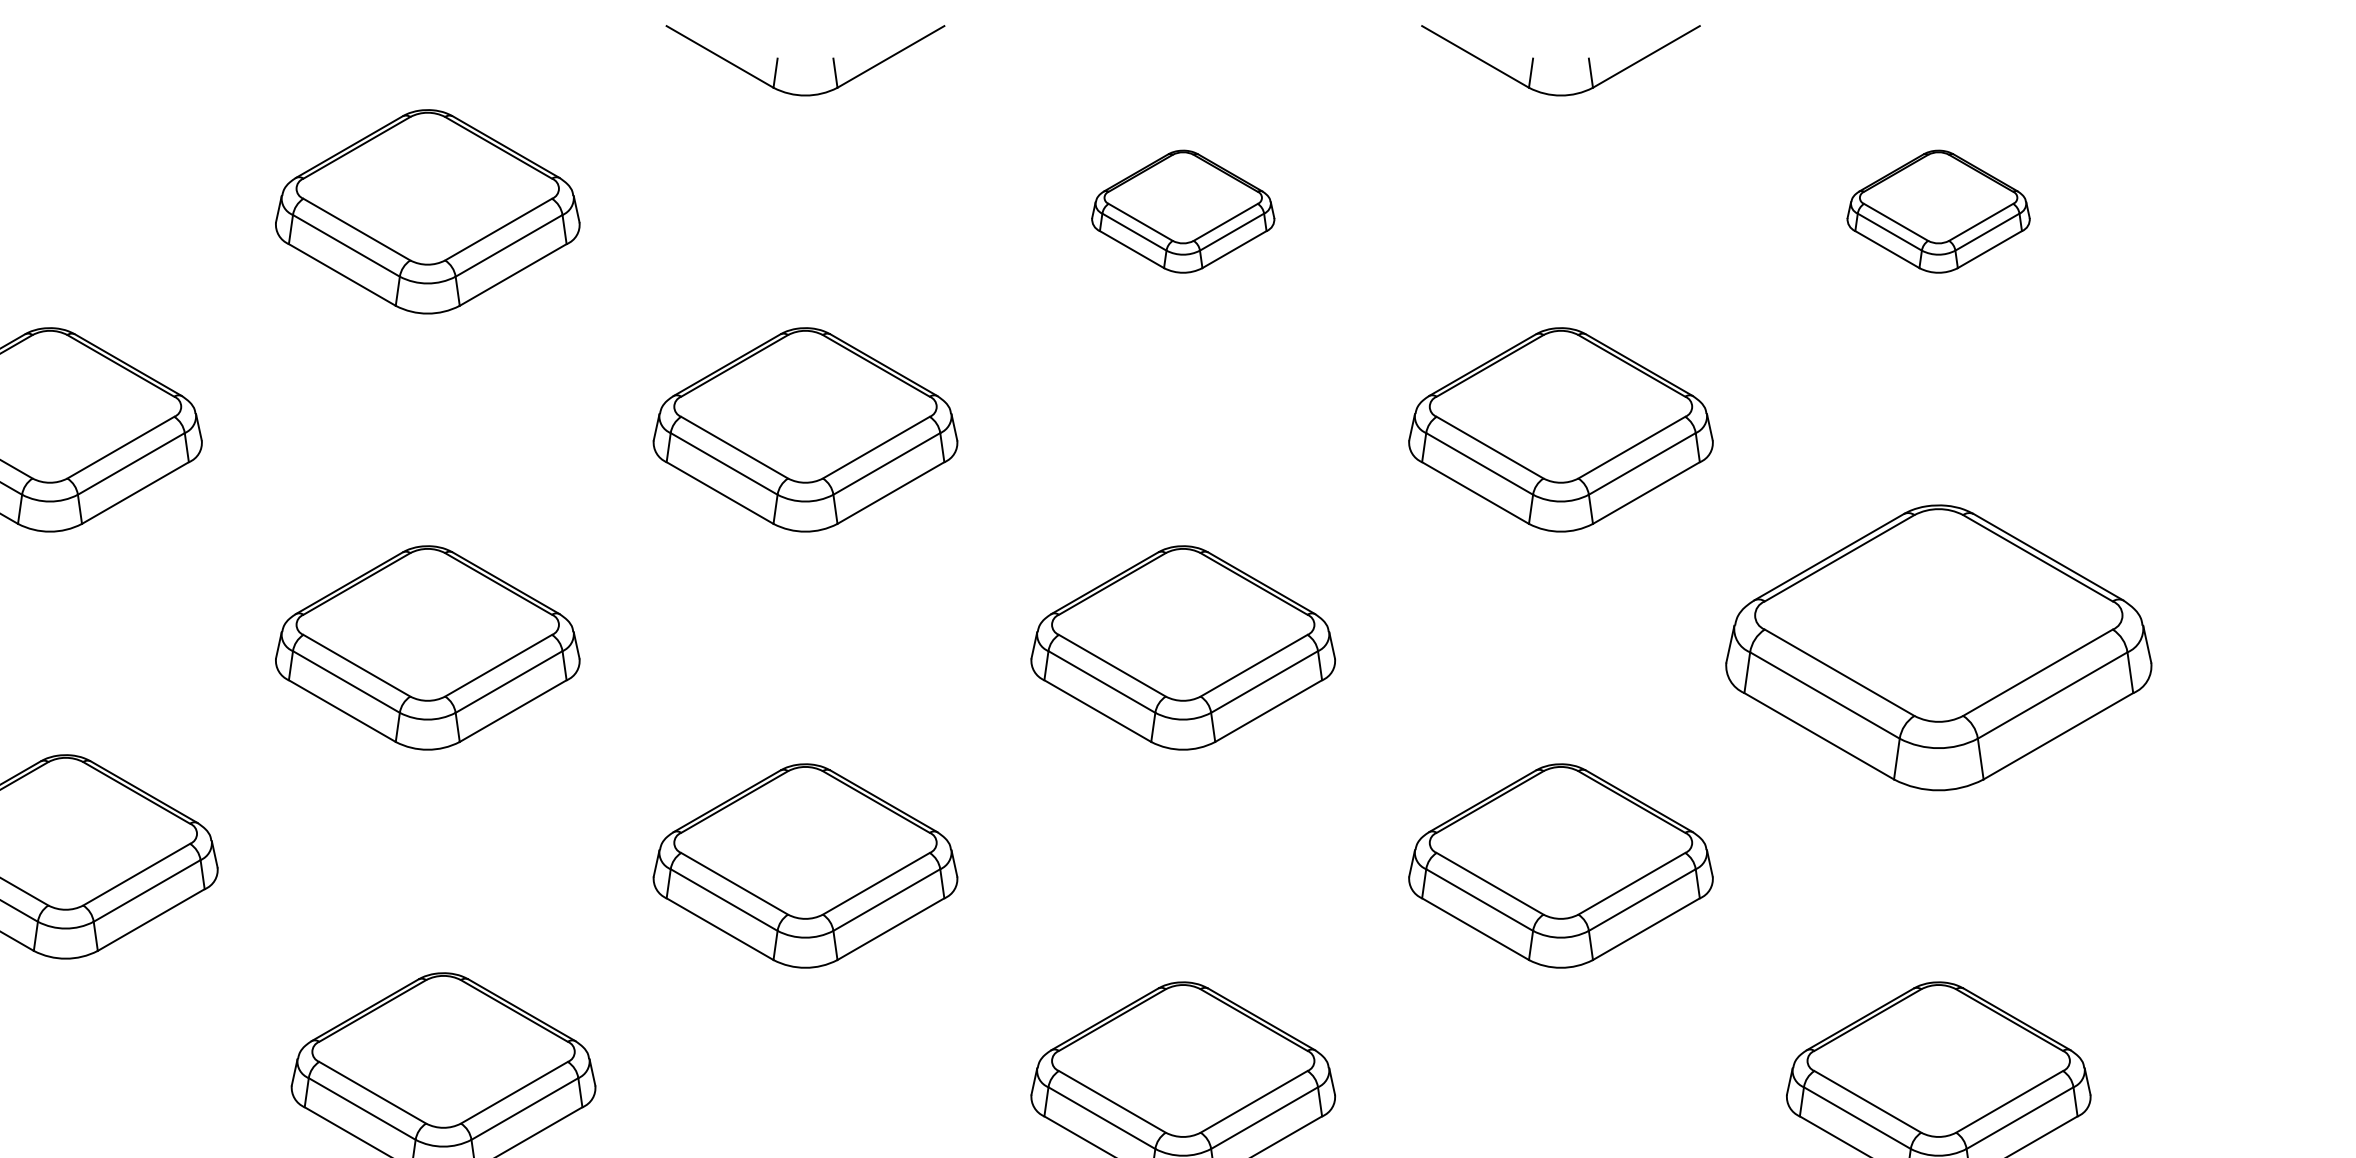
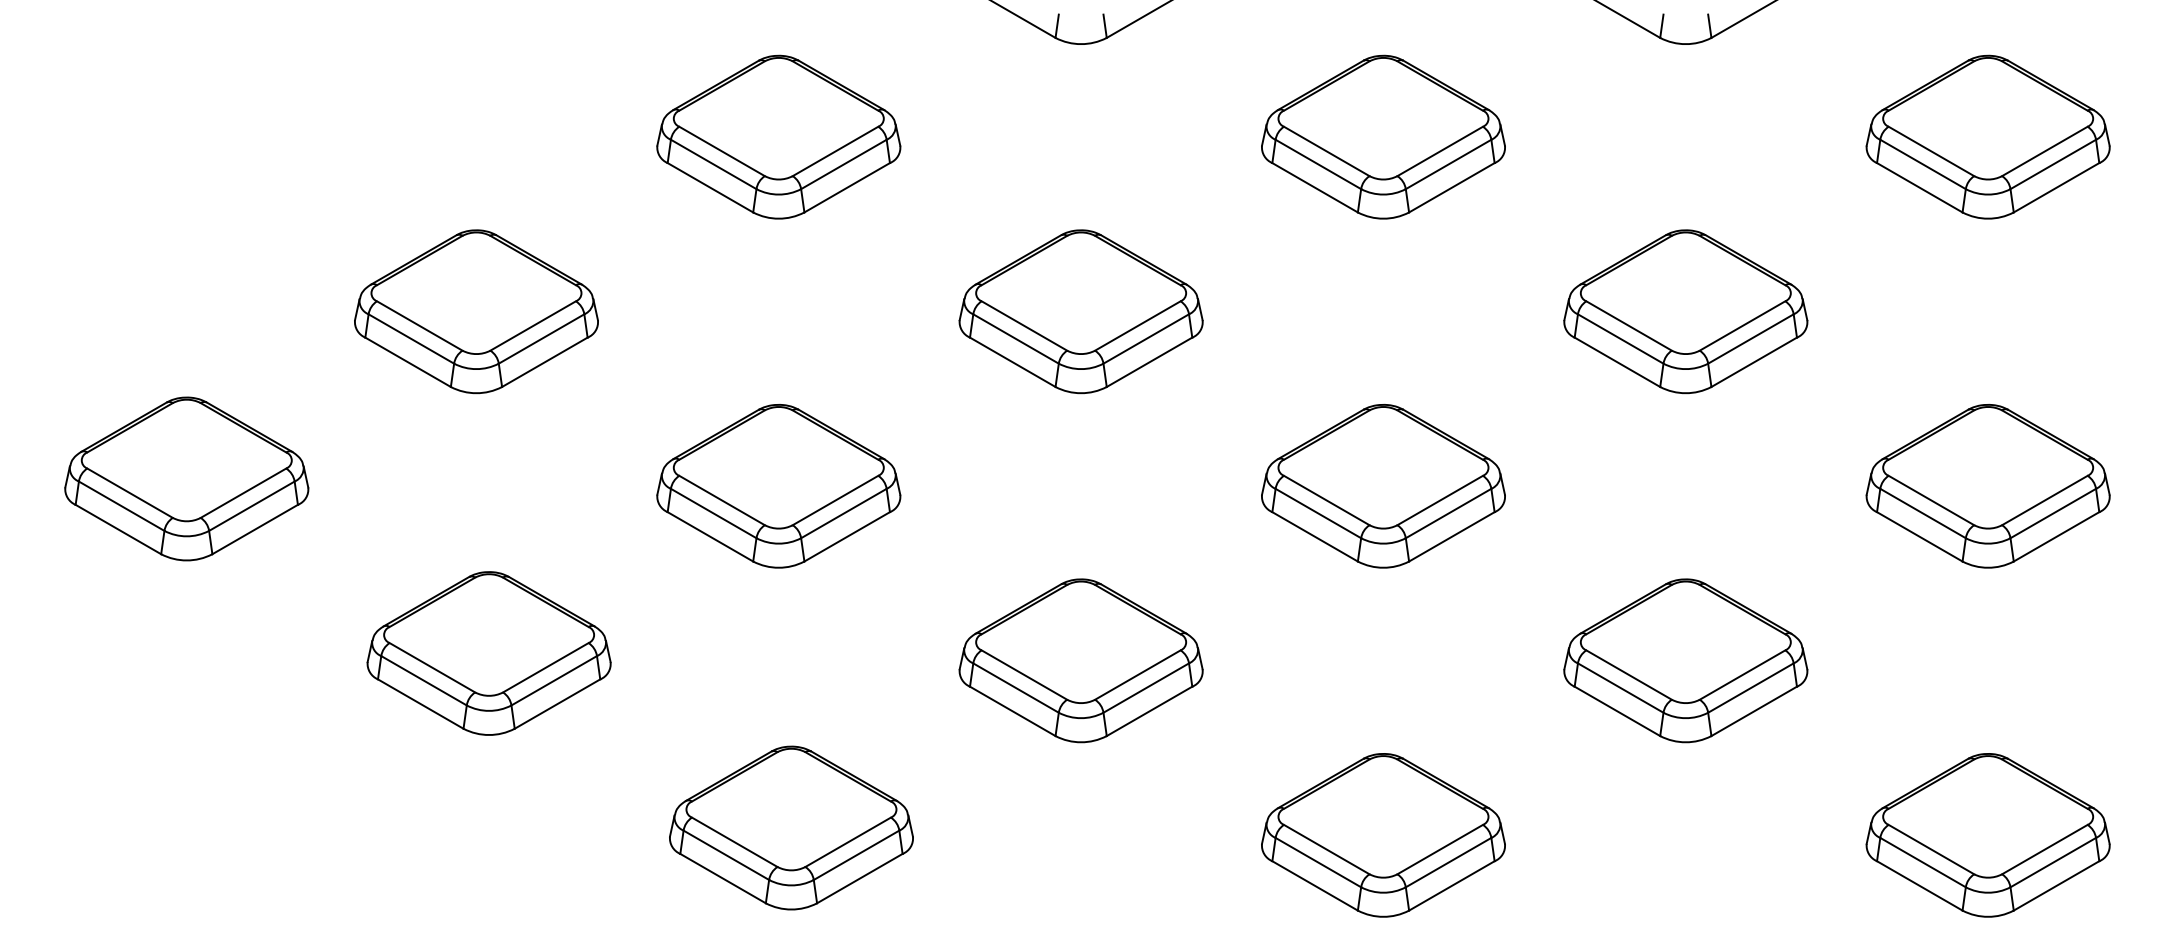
part: (1183, 210) -> (1383, 136), size x1.67
part: (1937, 210) -> (1987, 136), size x1.67
part: (1937, 648) -> (1987, 486), size x0.71

